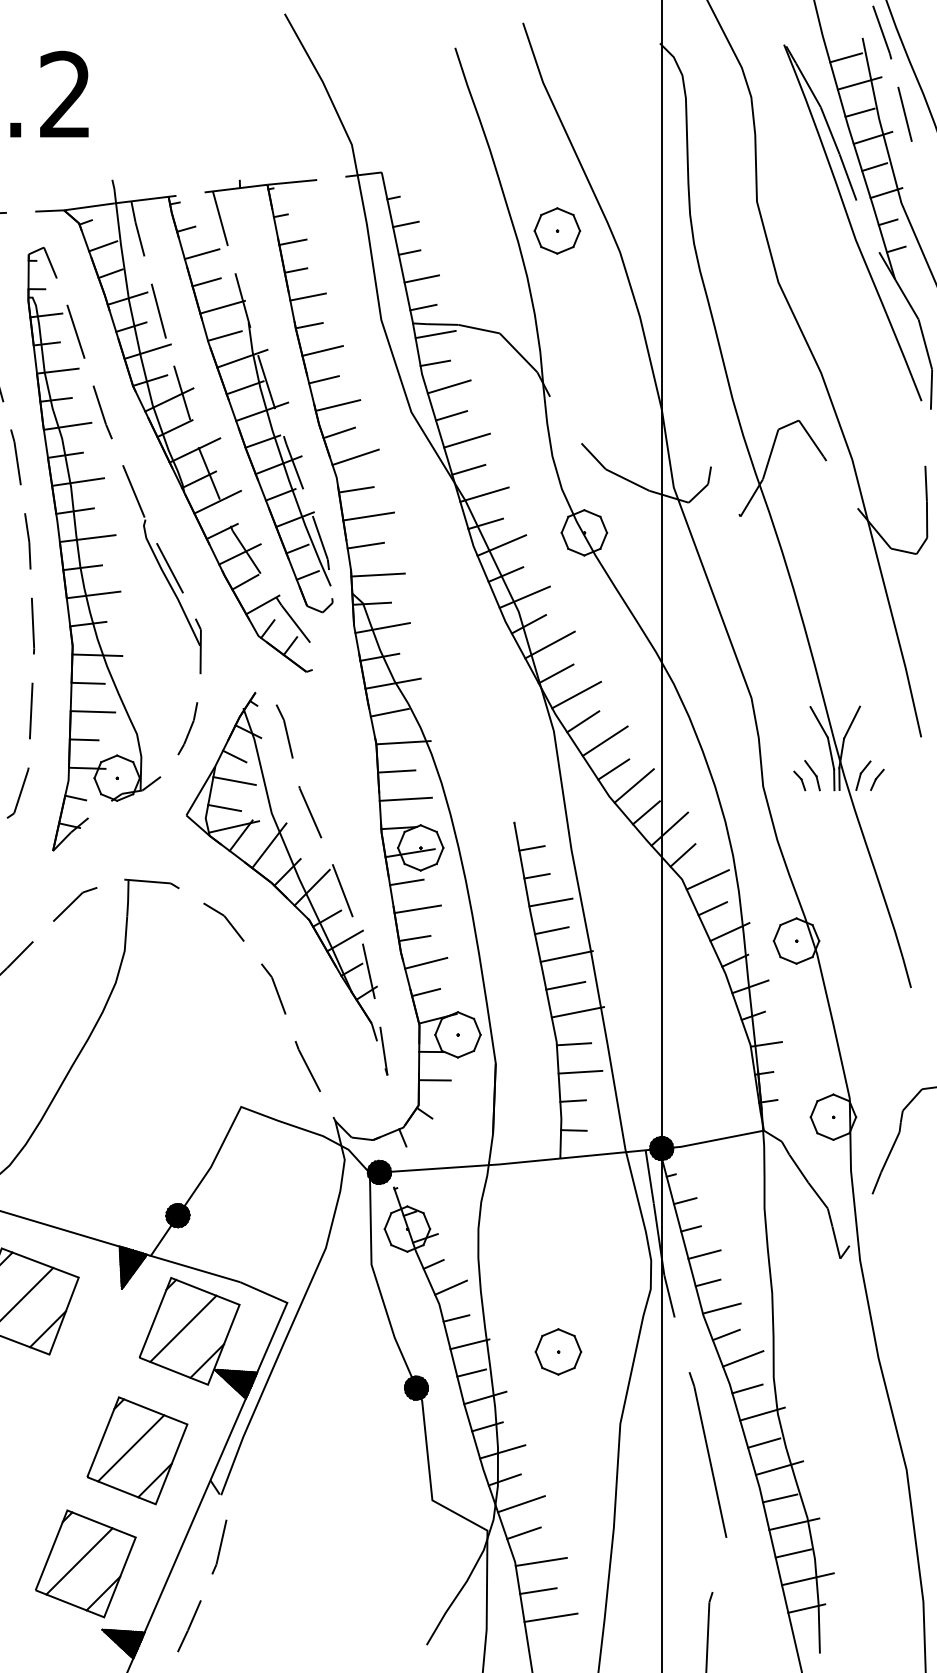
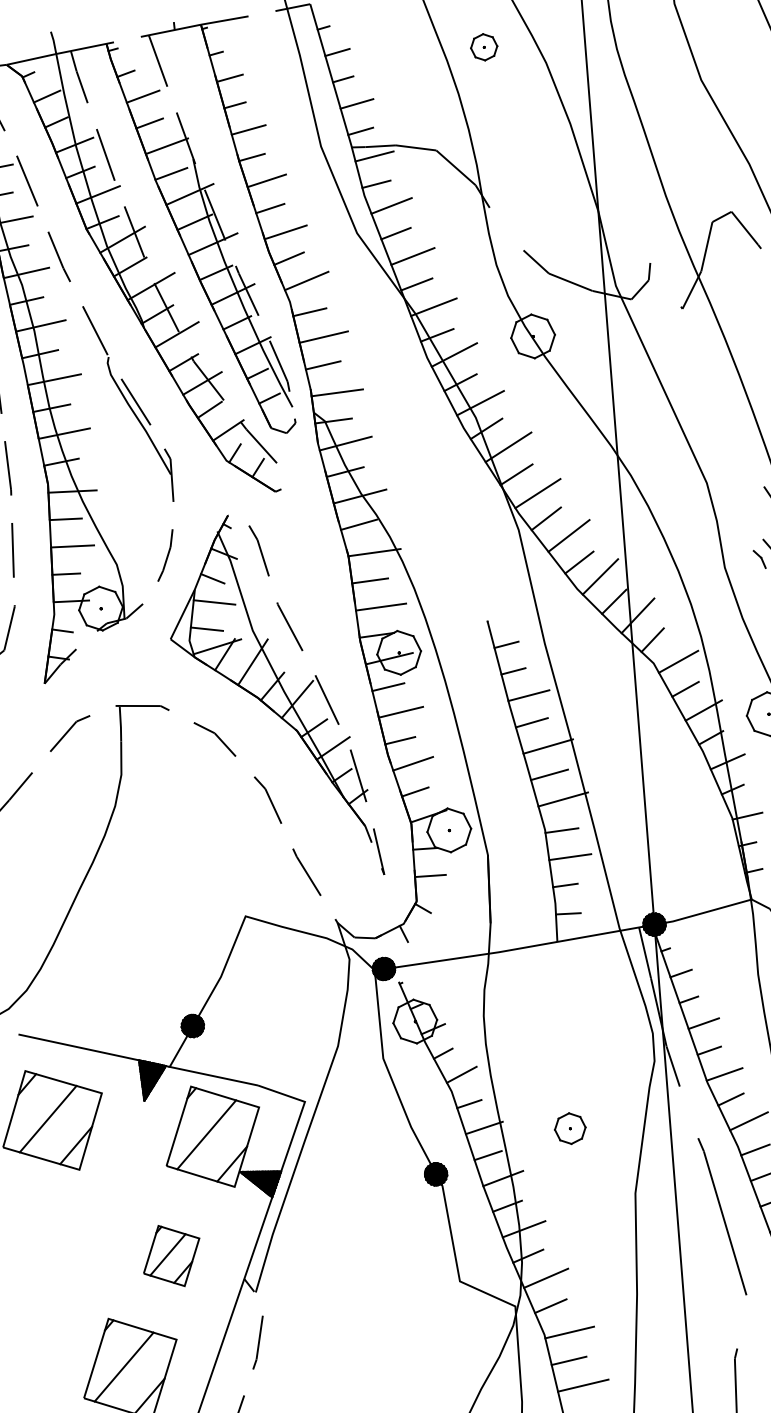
part: (557, 230) -> (484, 46), size x0.6
part: (558, 1351) -> (570, 1128), size x0.7
part: (137, 1450) -> (171, 1255), size x0.6

